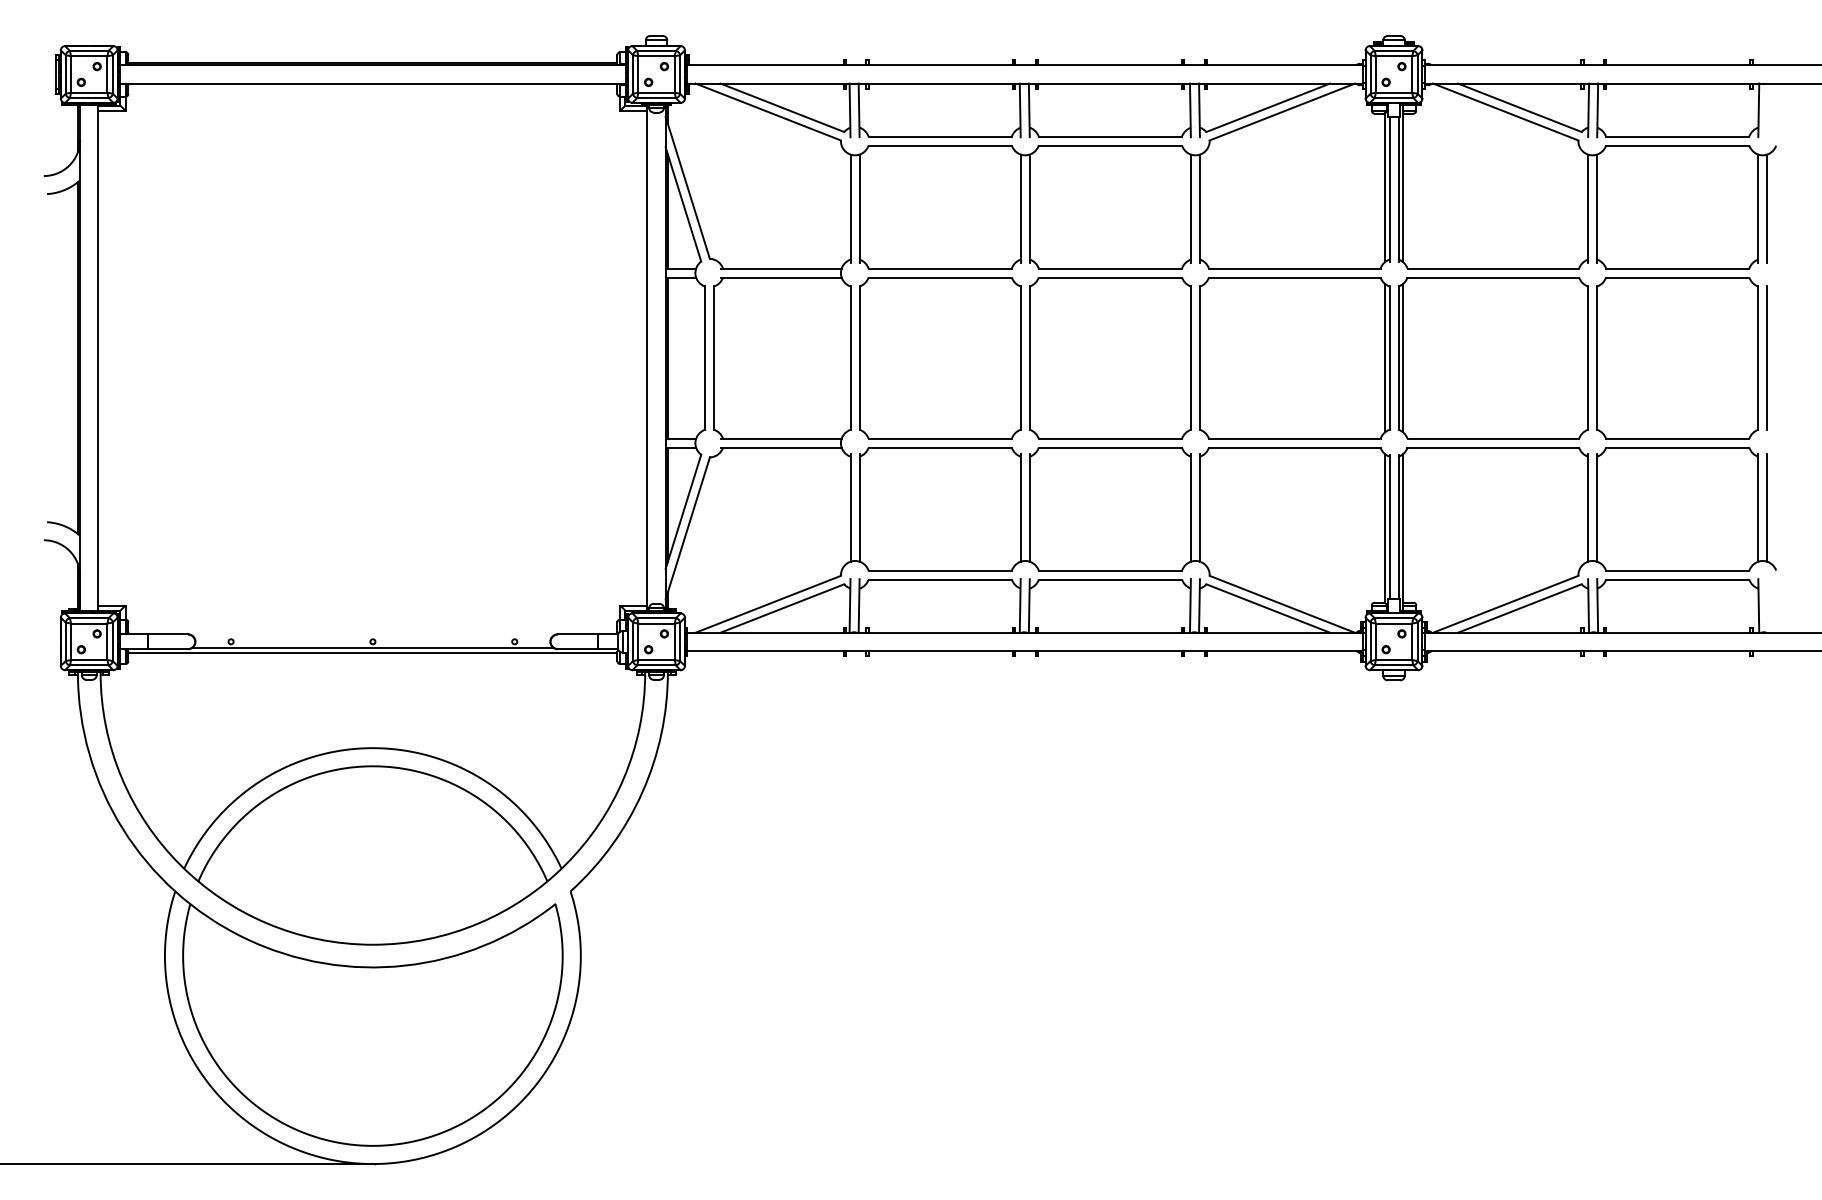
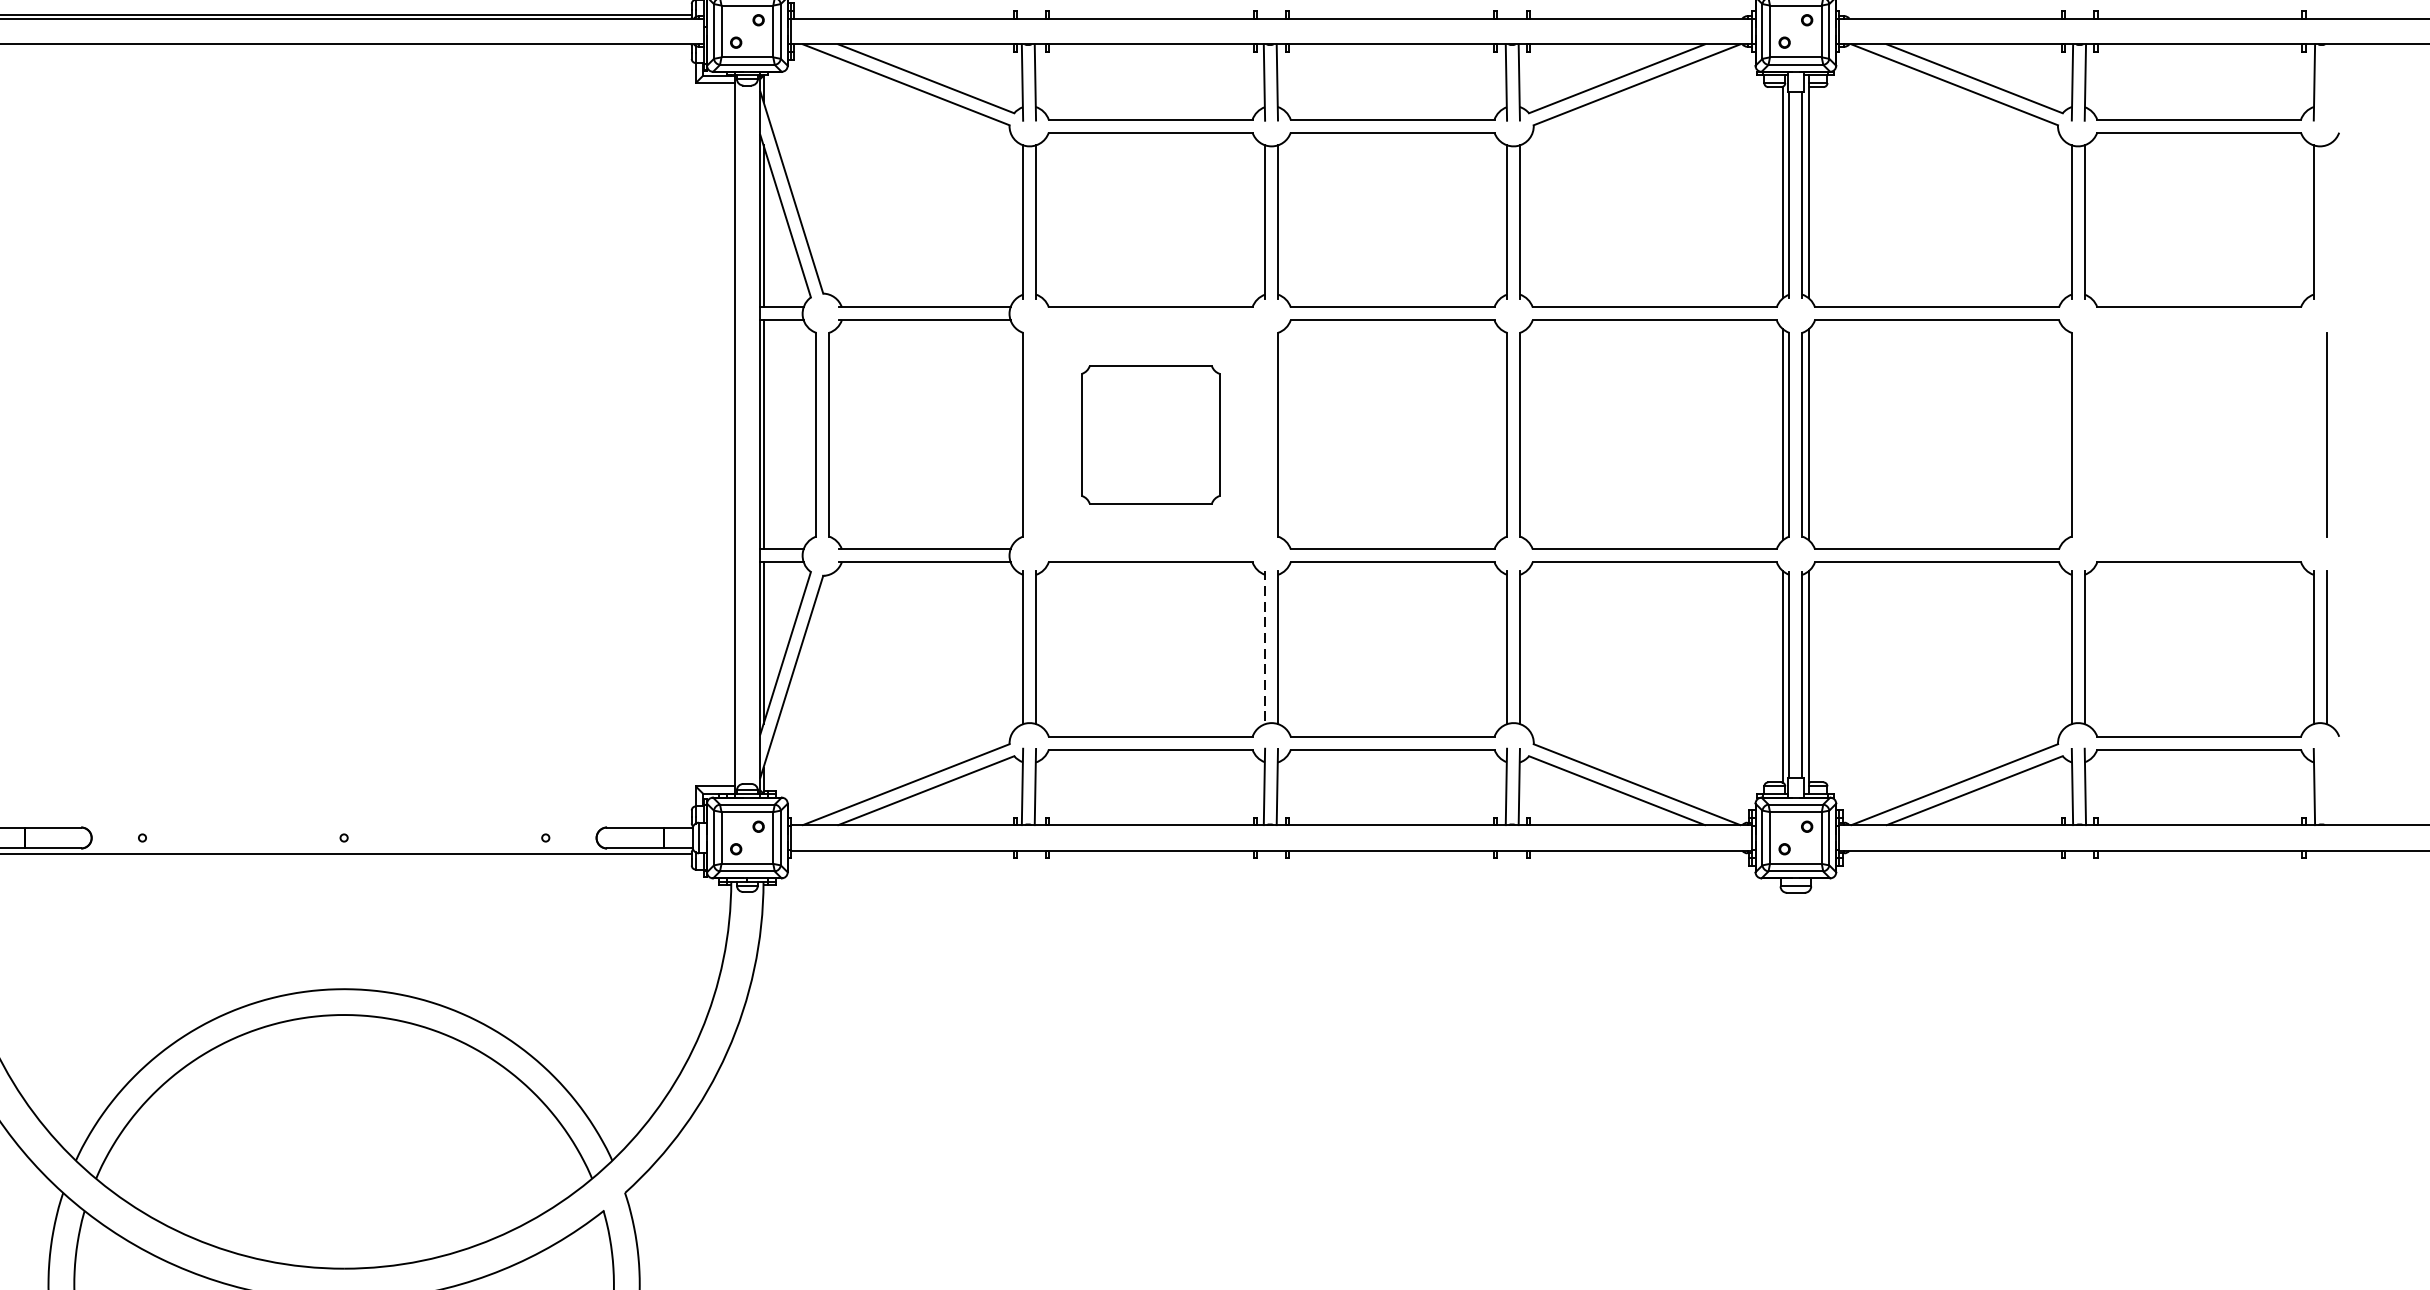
line: (1767, 208) -> (2326, 221), removed
part: (940, 358) -> (1151, 435), size x0.6
part: (1677, 358) -> (2198, 435), removed
line: (1020, 508) -> (1264, 648), solid -> dashed
line: (372, 648) -> (343, 847), removed

